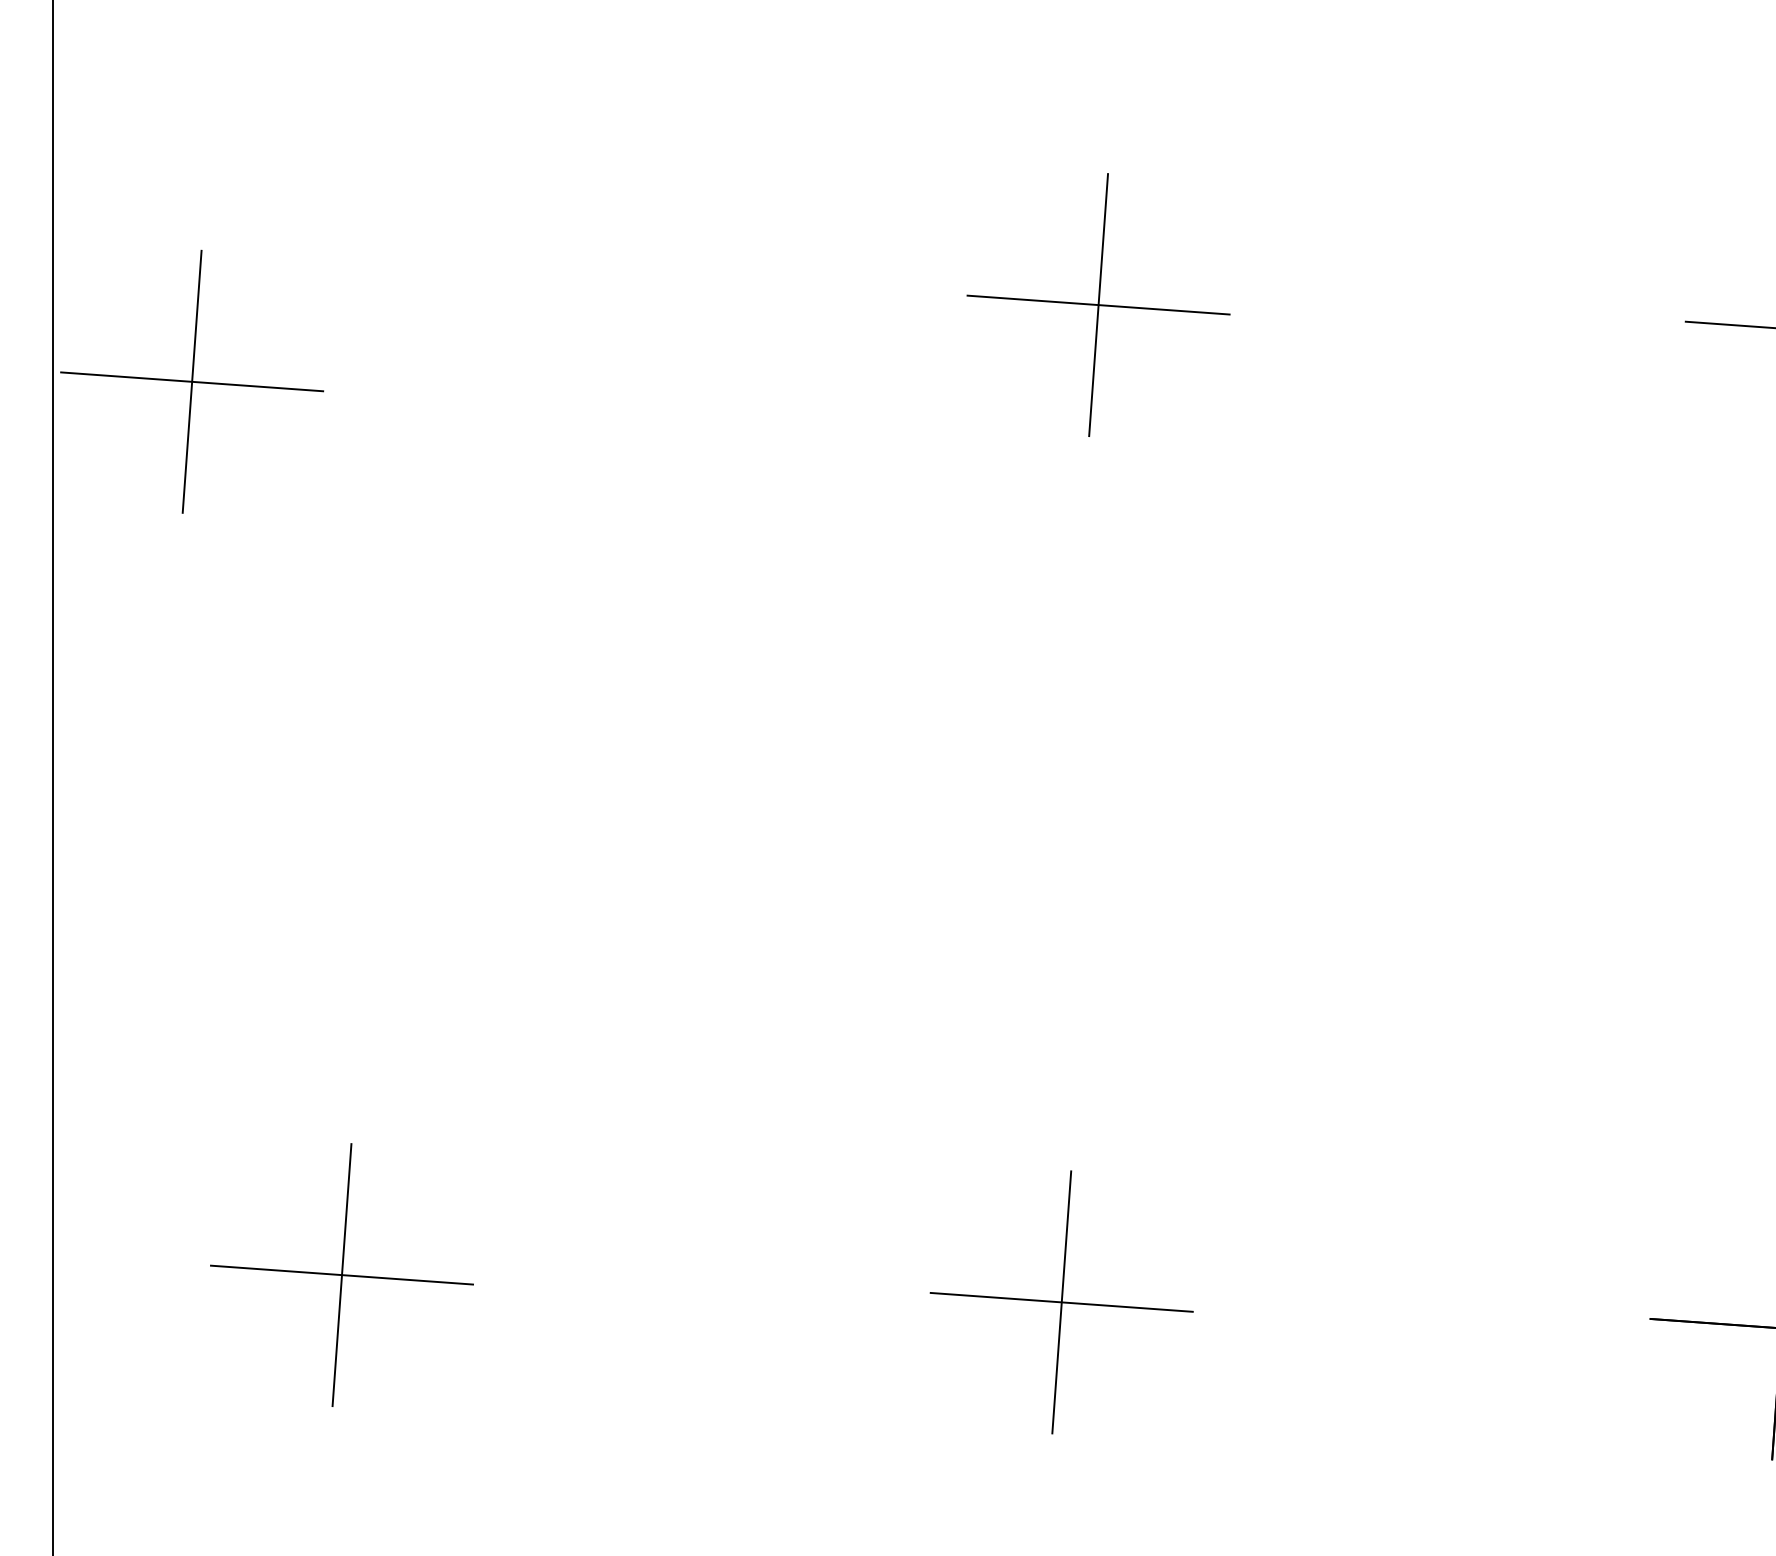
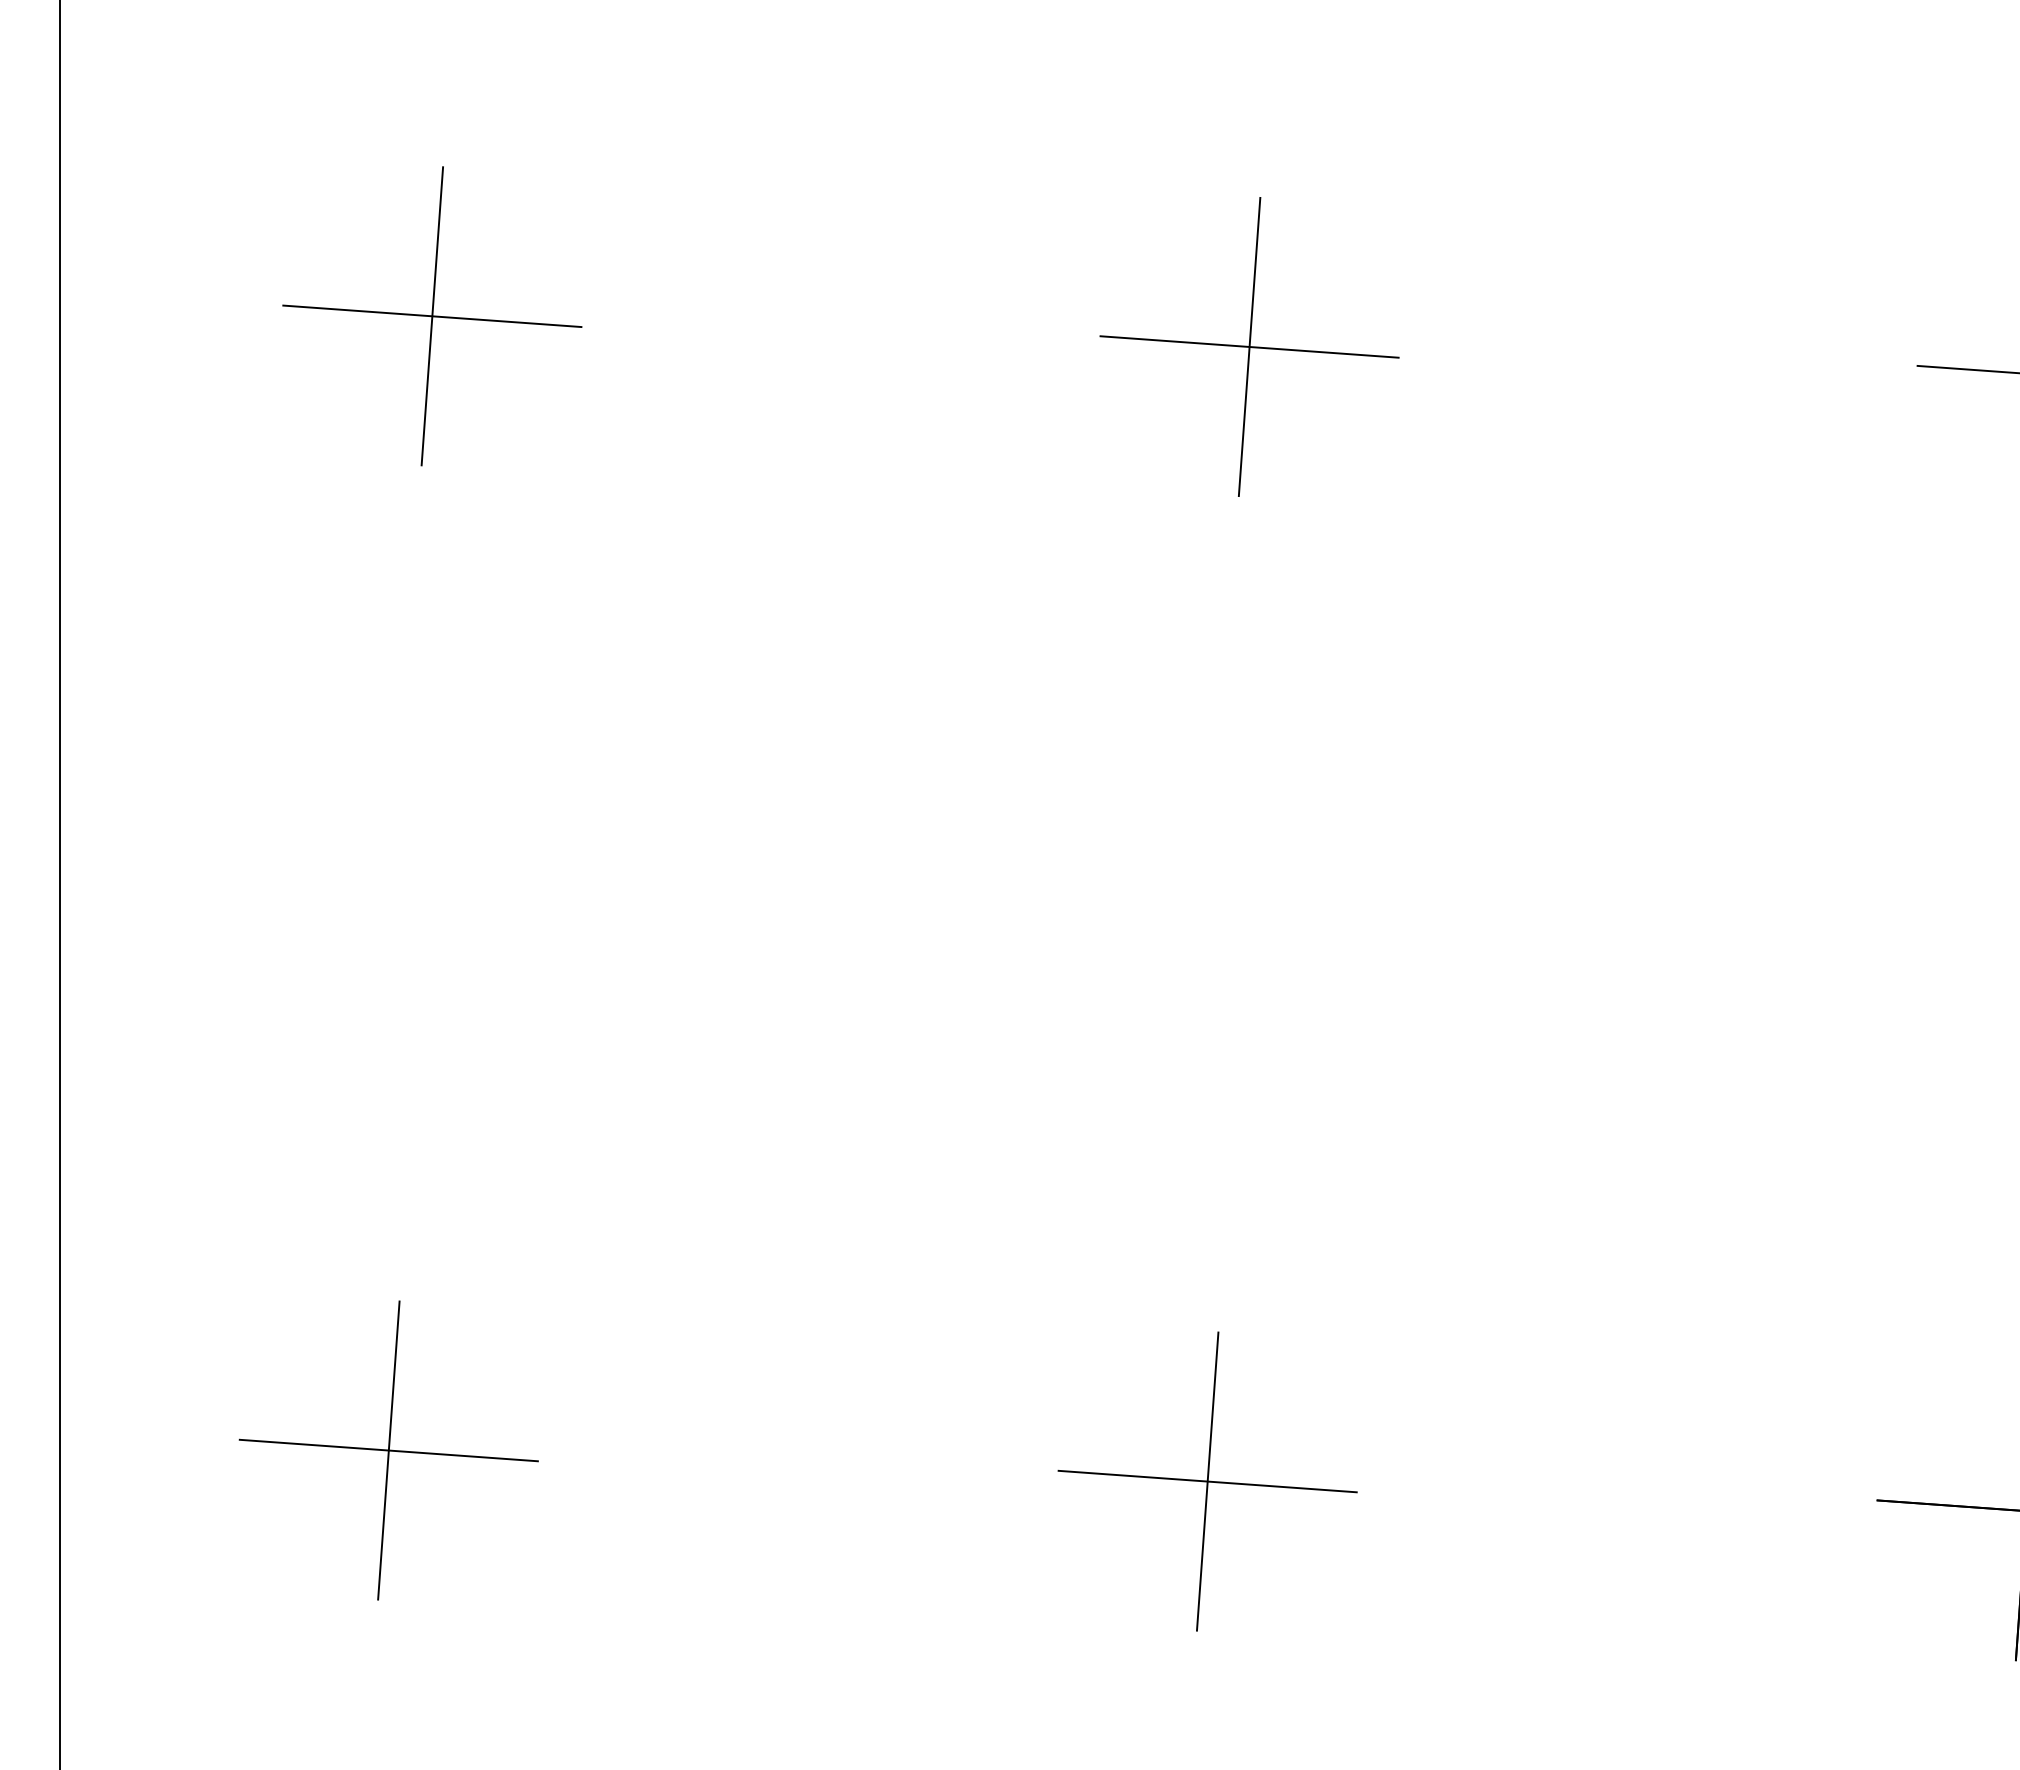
part: (192, 382) -> (432, 316), moved

